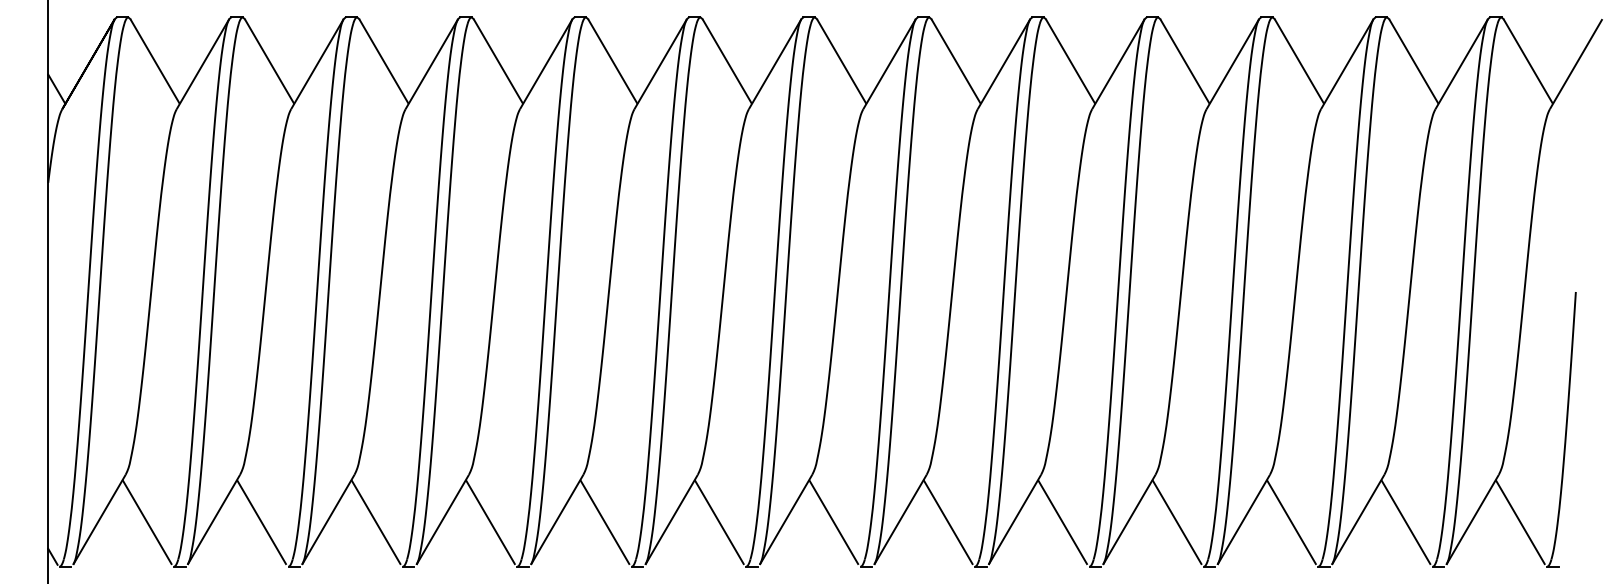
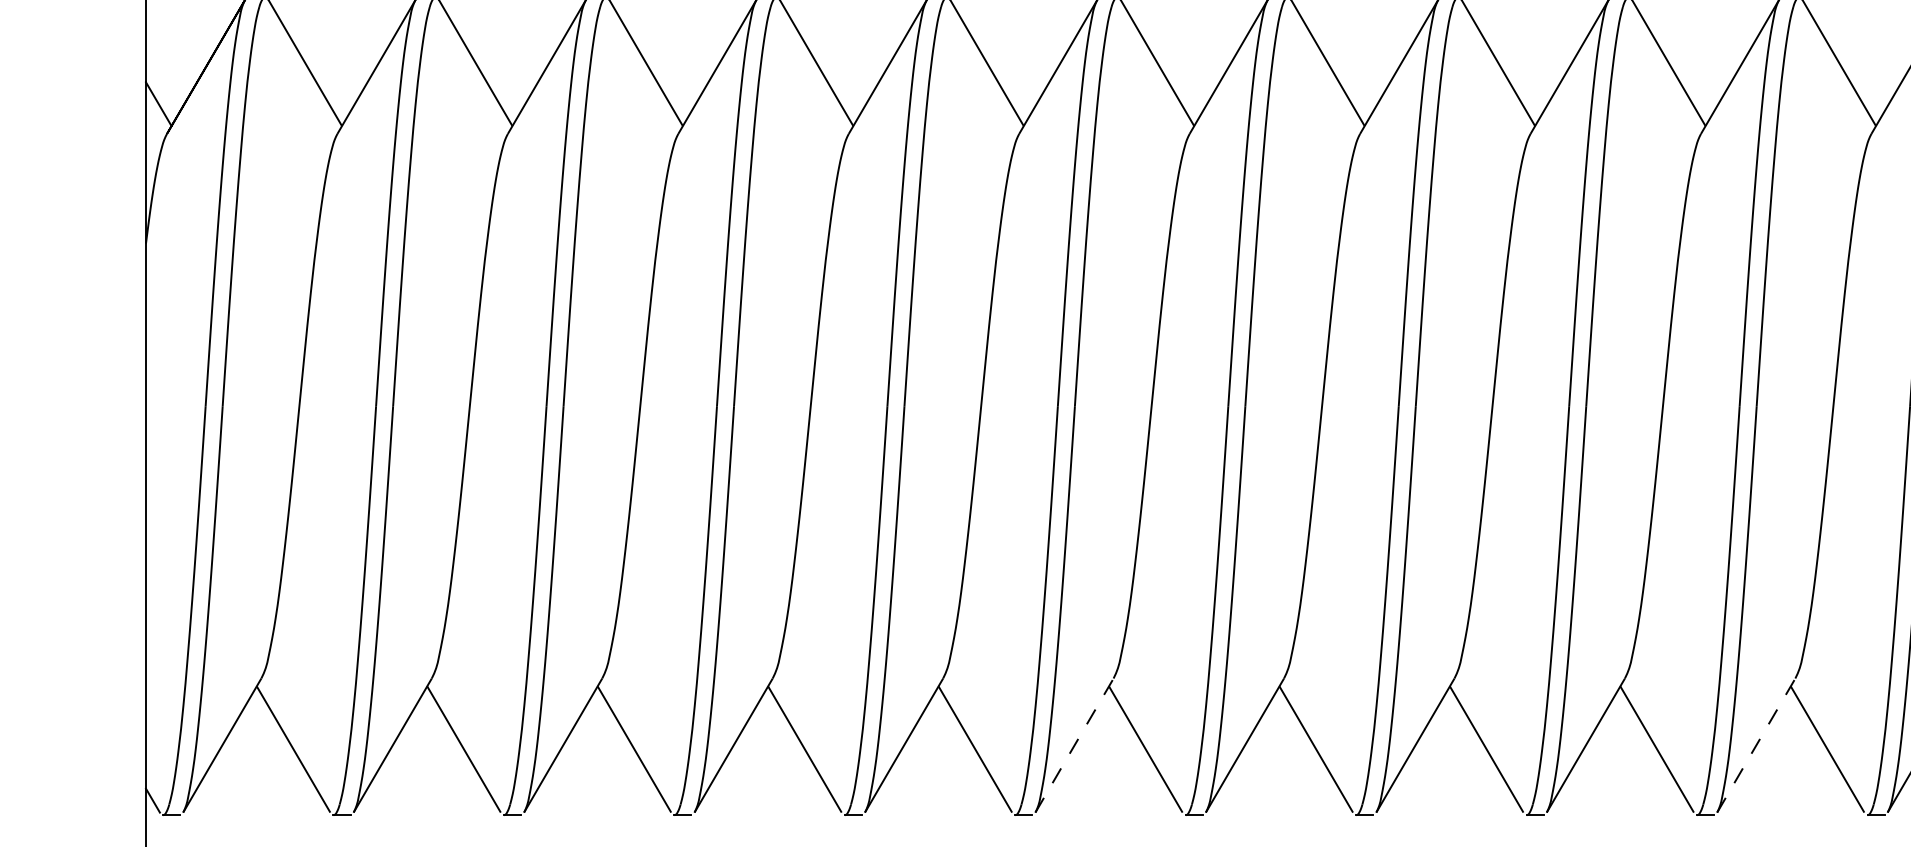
line: (671, 519) -> (1074, 745), solid -> dashed
line: (1129, 519) -> (1756, 745), solid -> dashed

